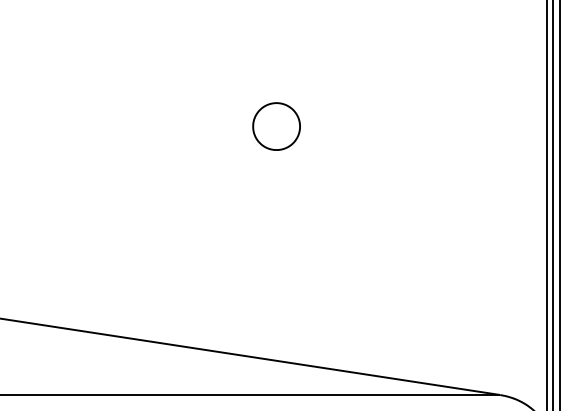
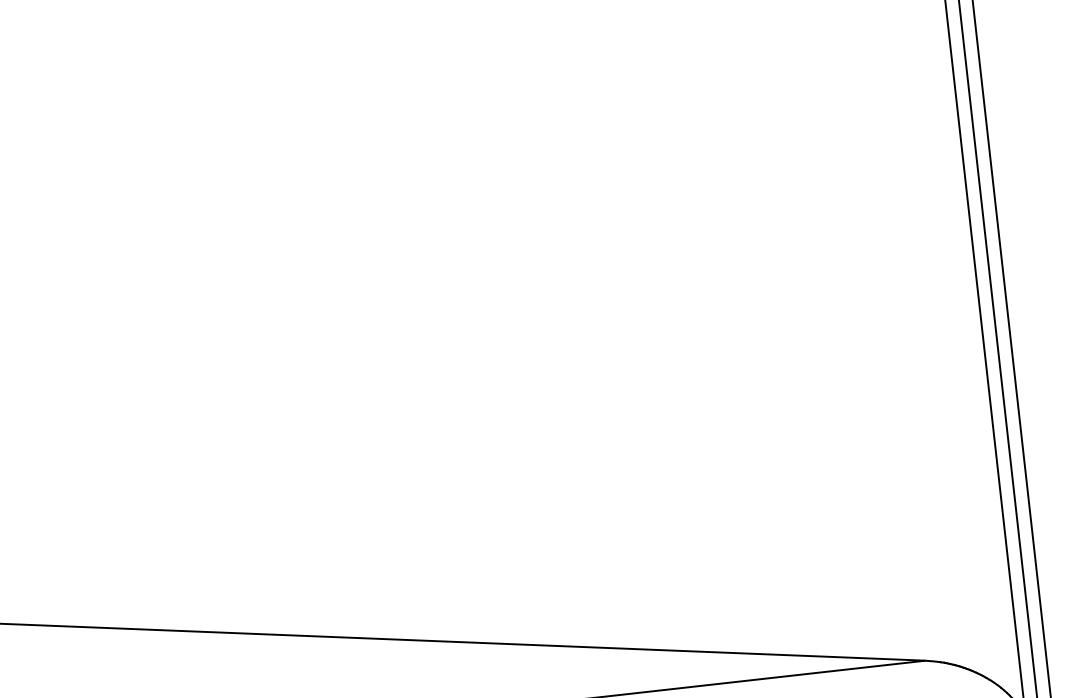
part: (276, 126) -> (418, 174), removed

